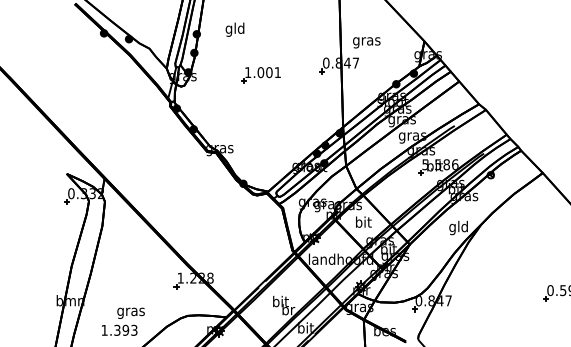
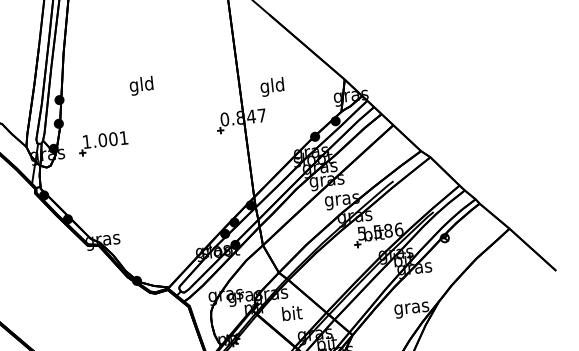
text: (234, 29) -> (140, 85), moved
text: (366, 41) -> (272, 87), gras -> gld
part: (260, 75) -> (102, 143), moved
text: (458, 227) -> (411, 307), gld -> gras

